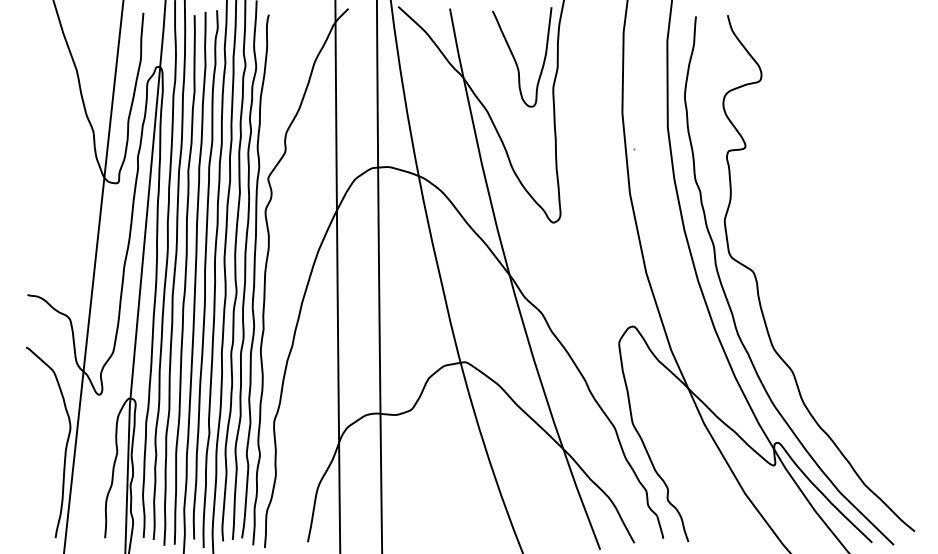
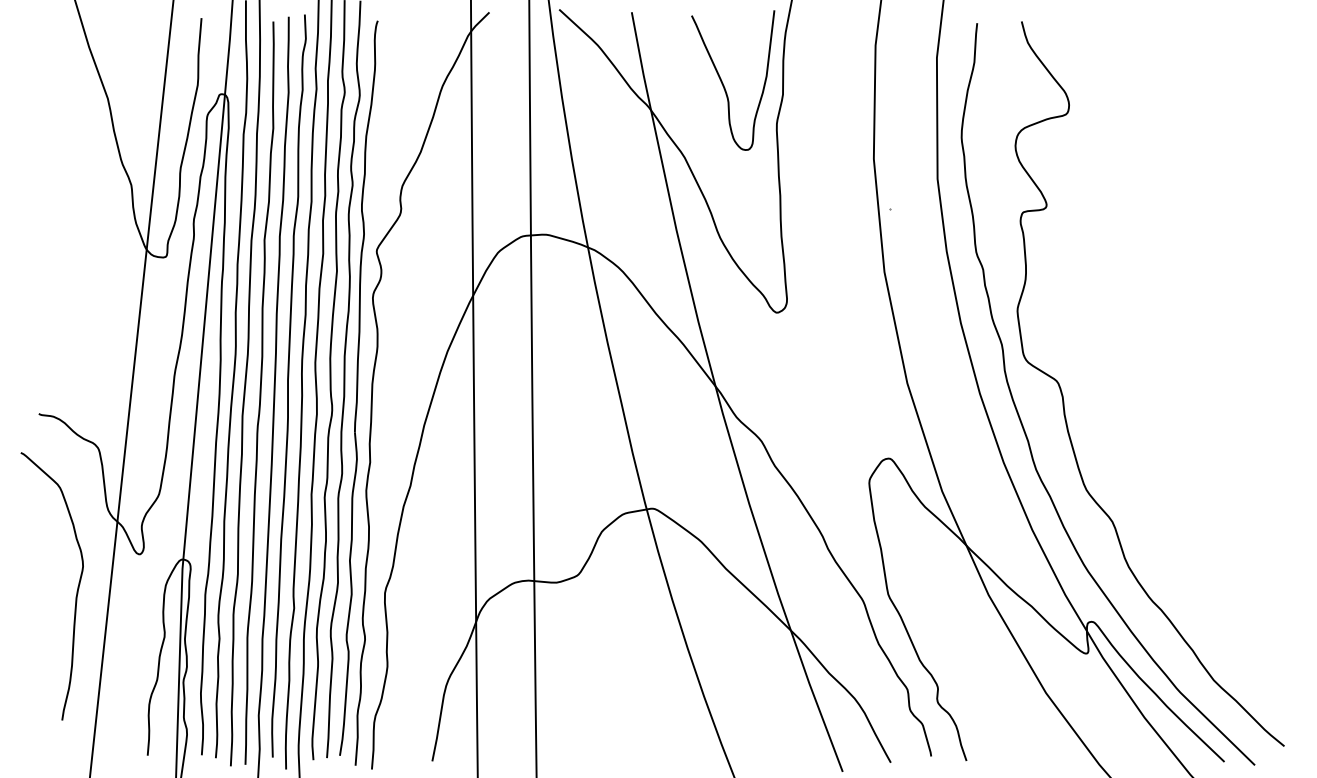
curve: (65, 446) -> (76, 591), moved

